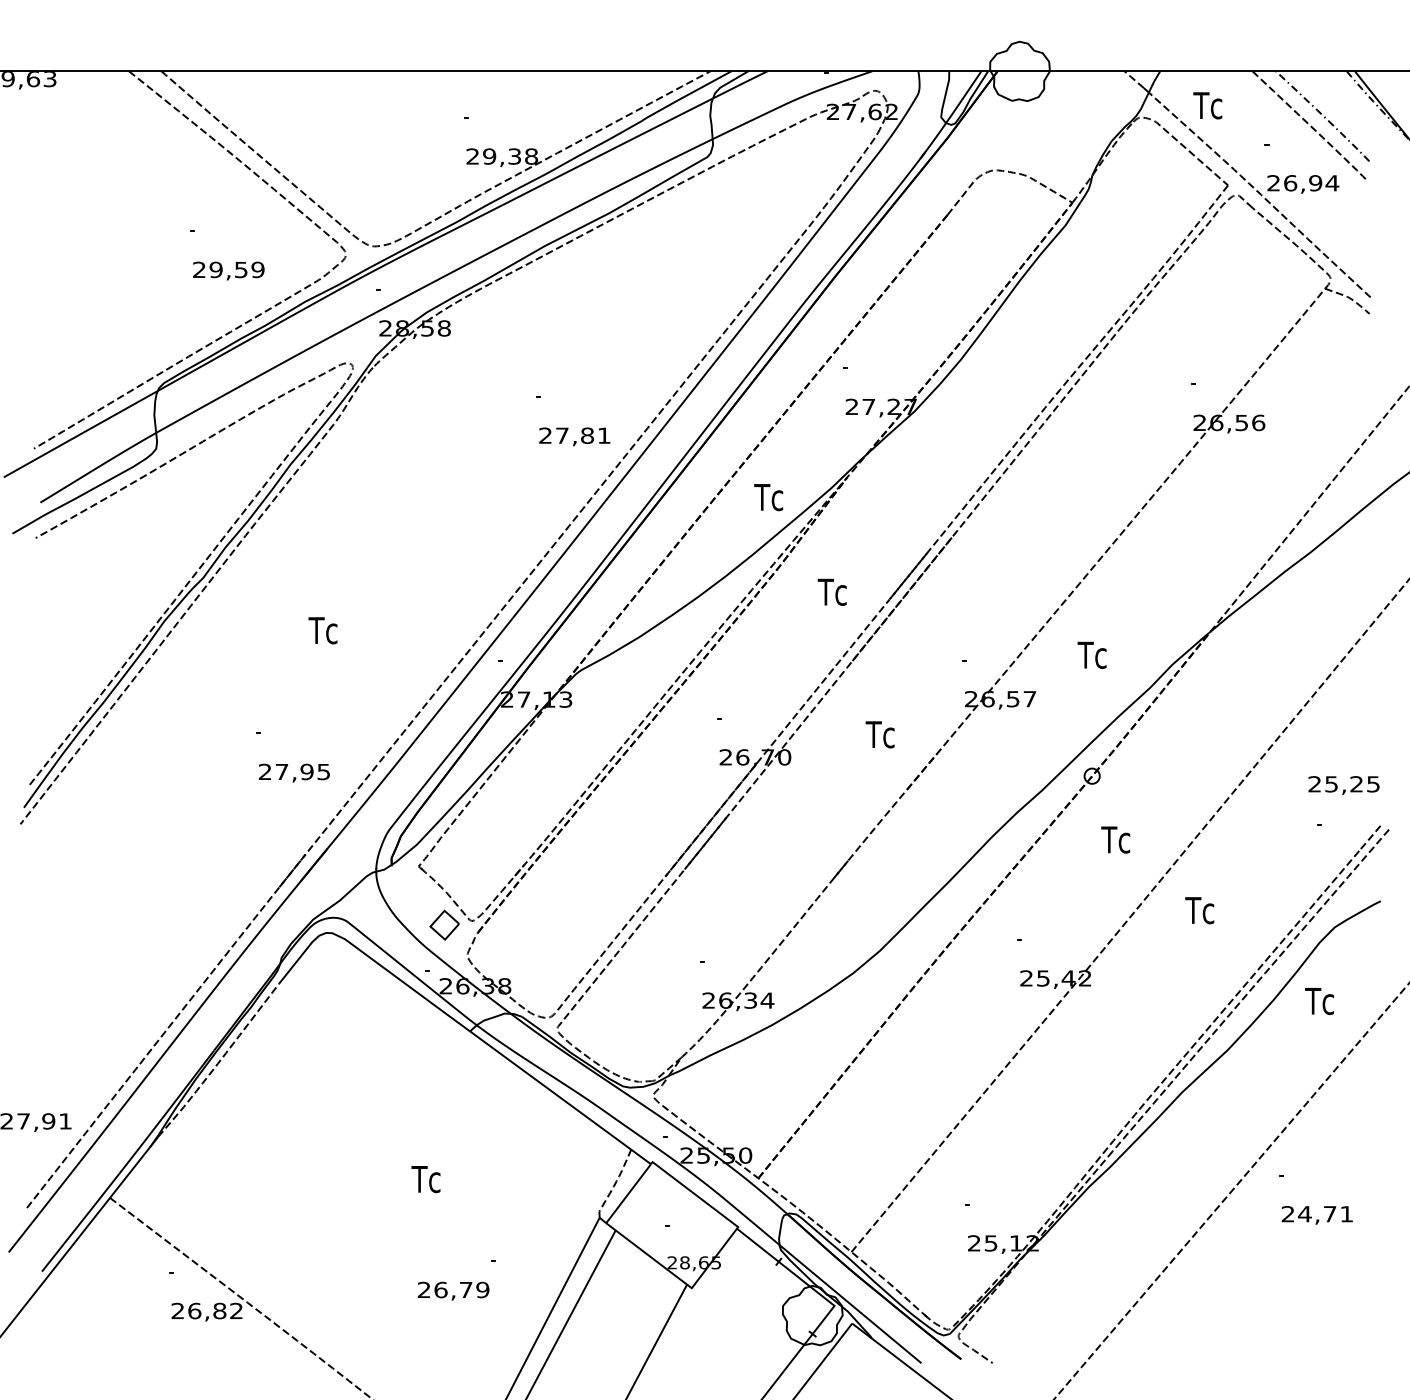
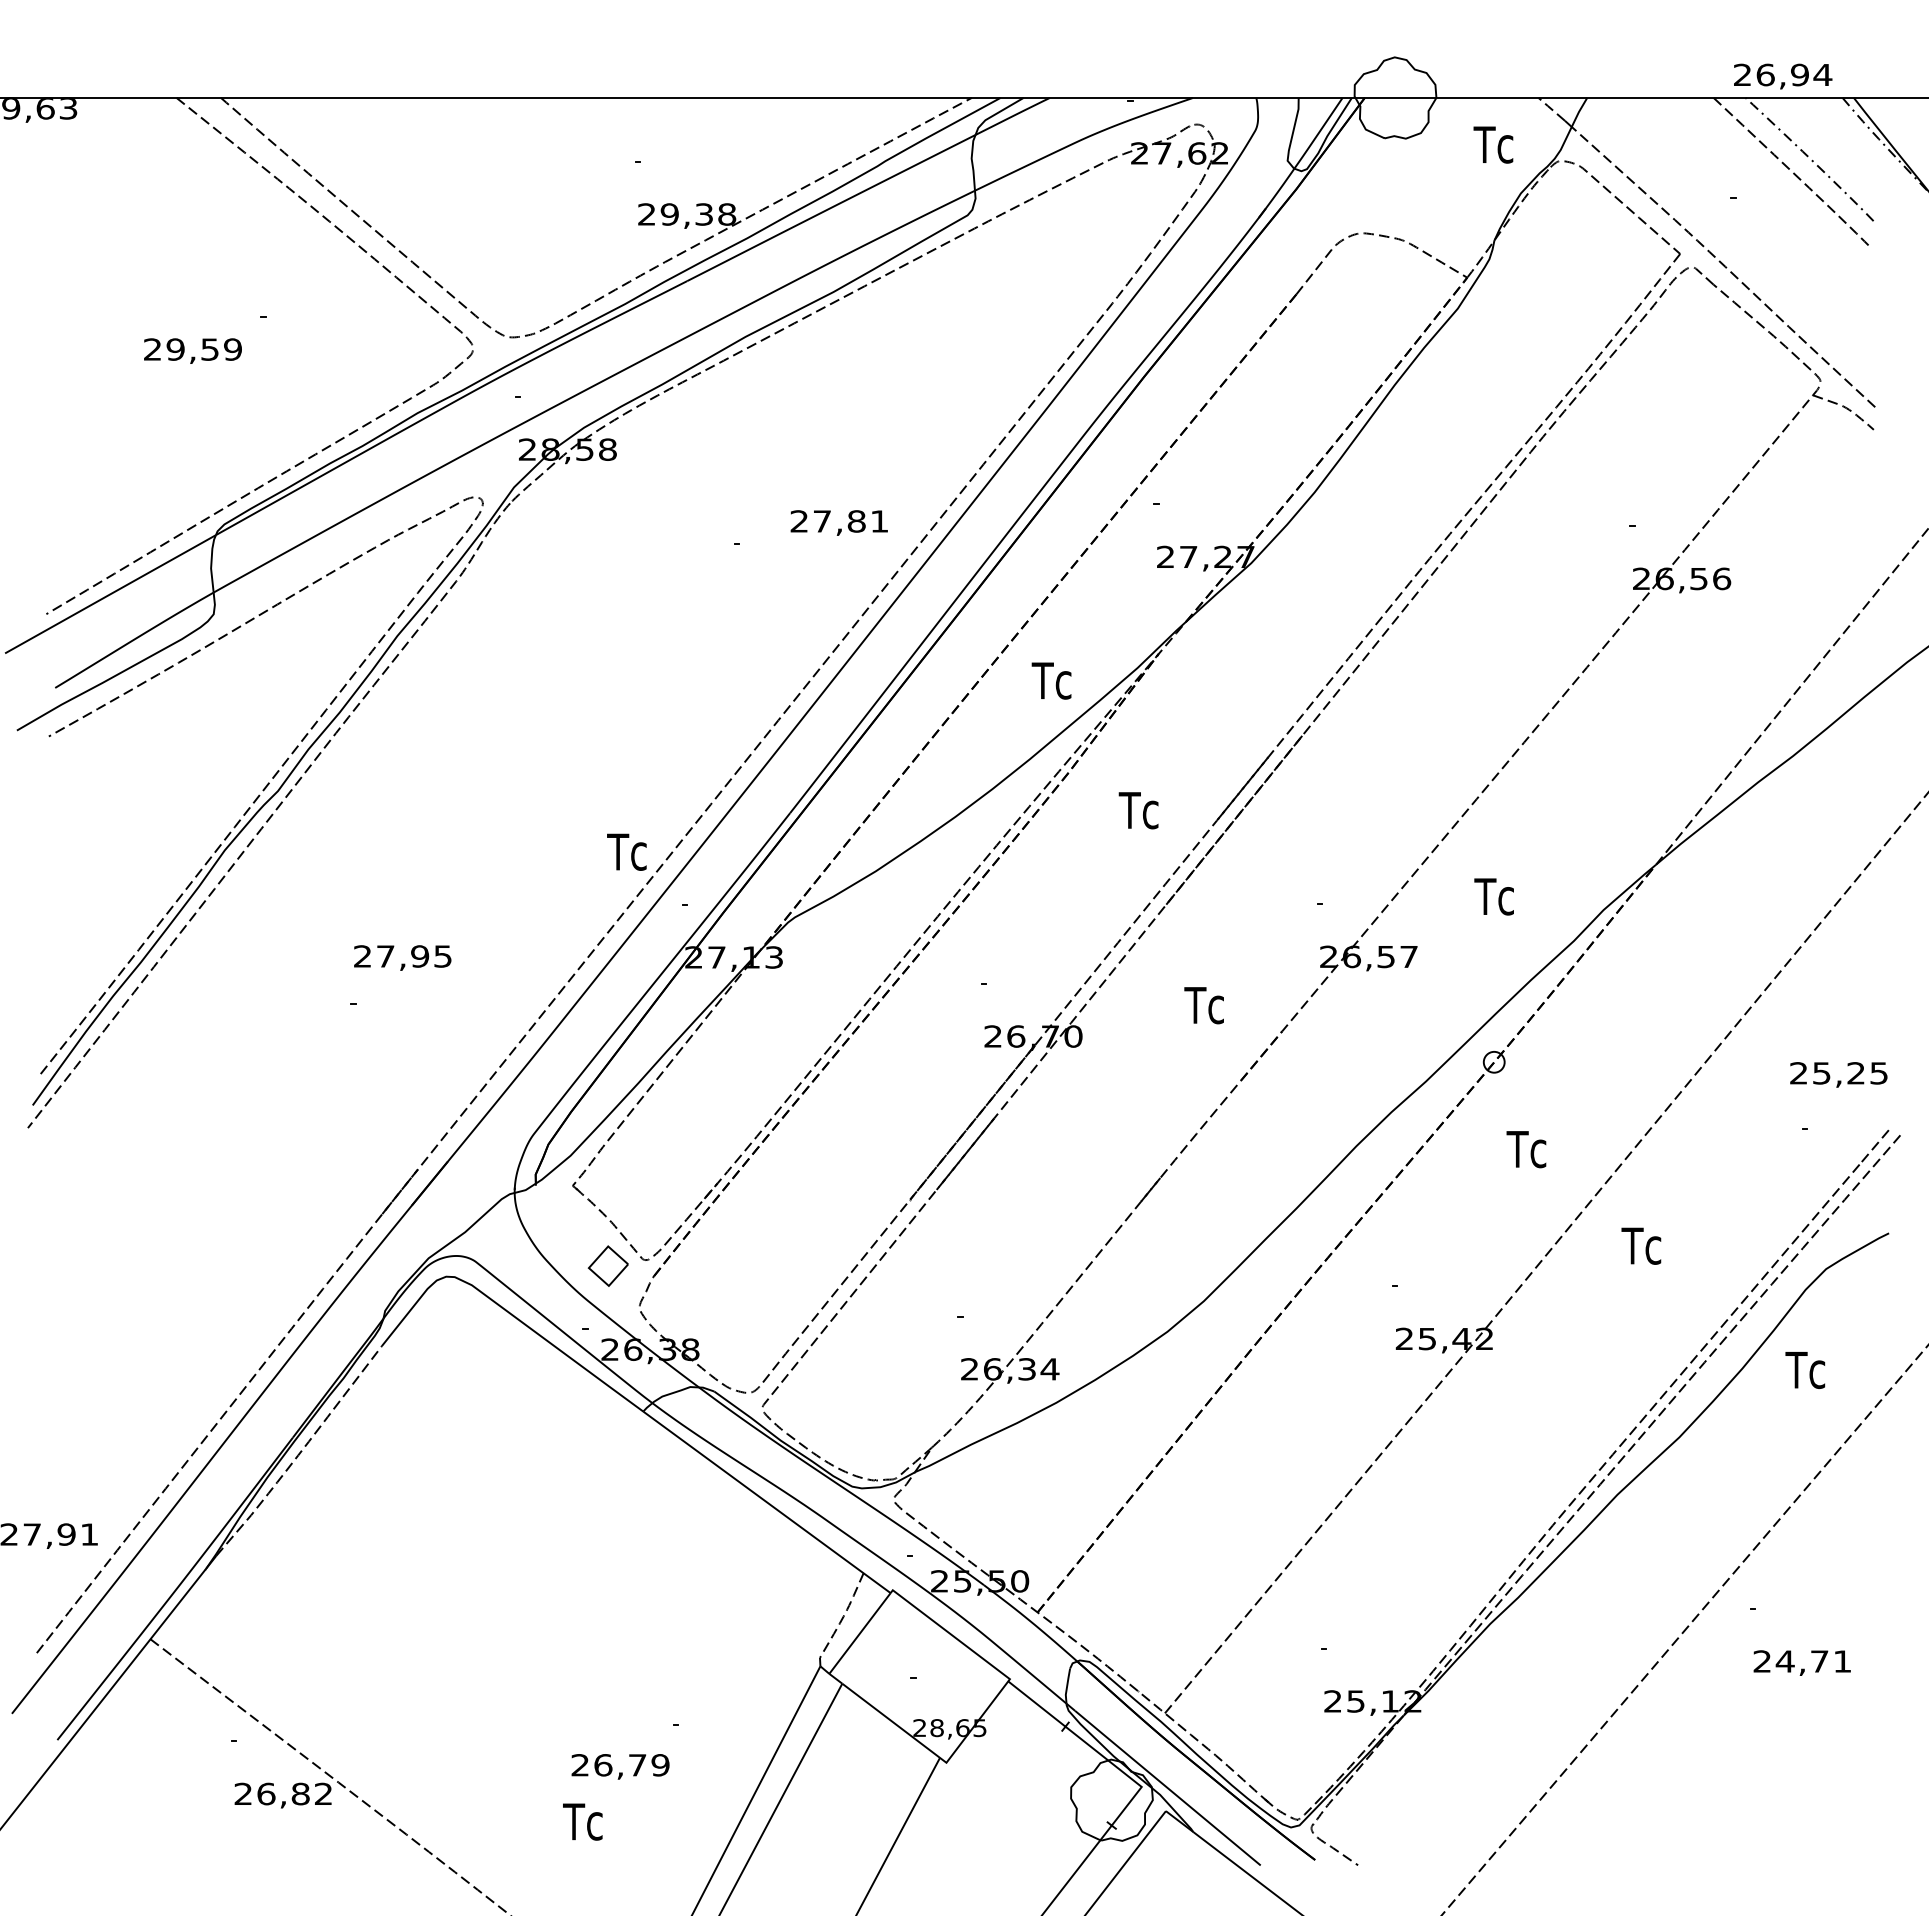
text: (1207, 105) -> (1493, 144), moved
text: (1303, 184) -> (1783, 76), moved
text: (228, 270) -> (192, 350), moved
text: (574, 436) -> (838, 522), moved
text: (322, 630) -> (626, 851), moved
text: (294, 772) -> (402, 957), moved
text: (425, 1179) -> (582, 1821), moved

